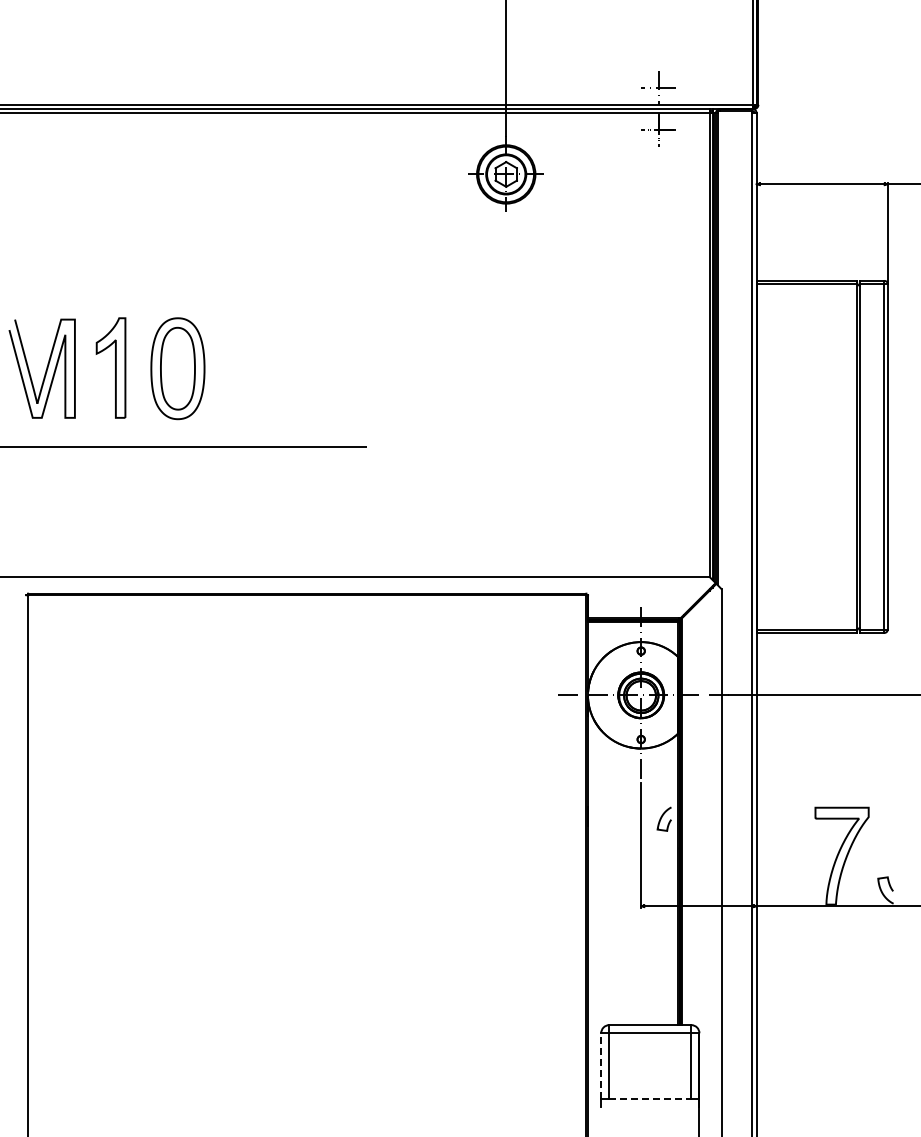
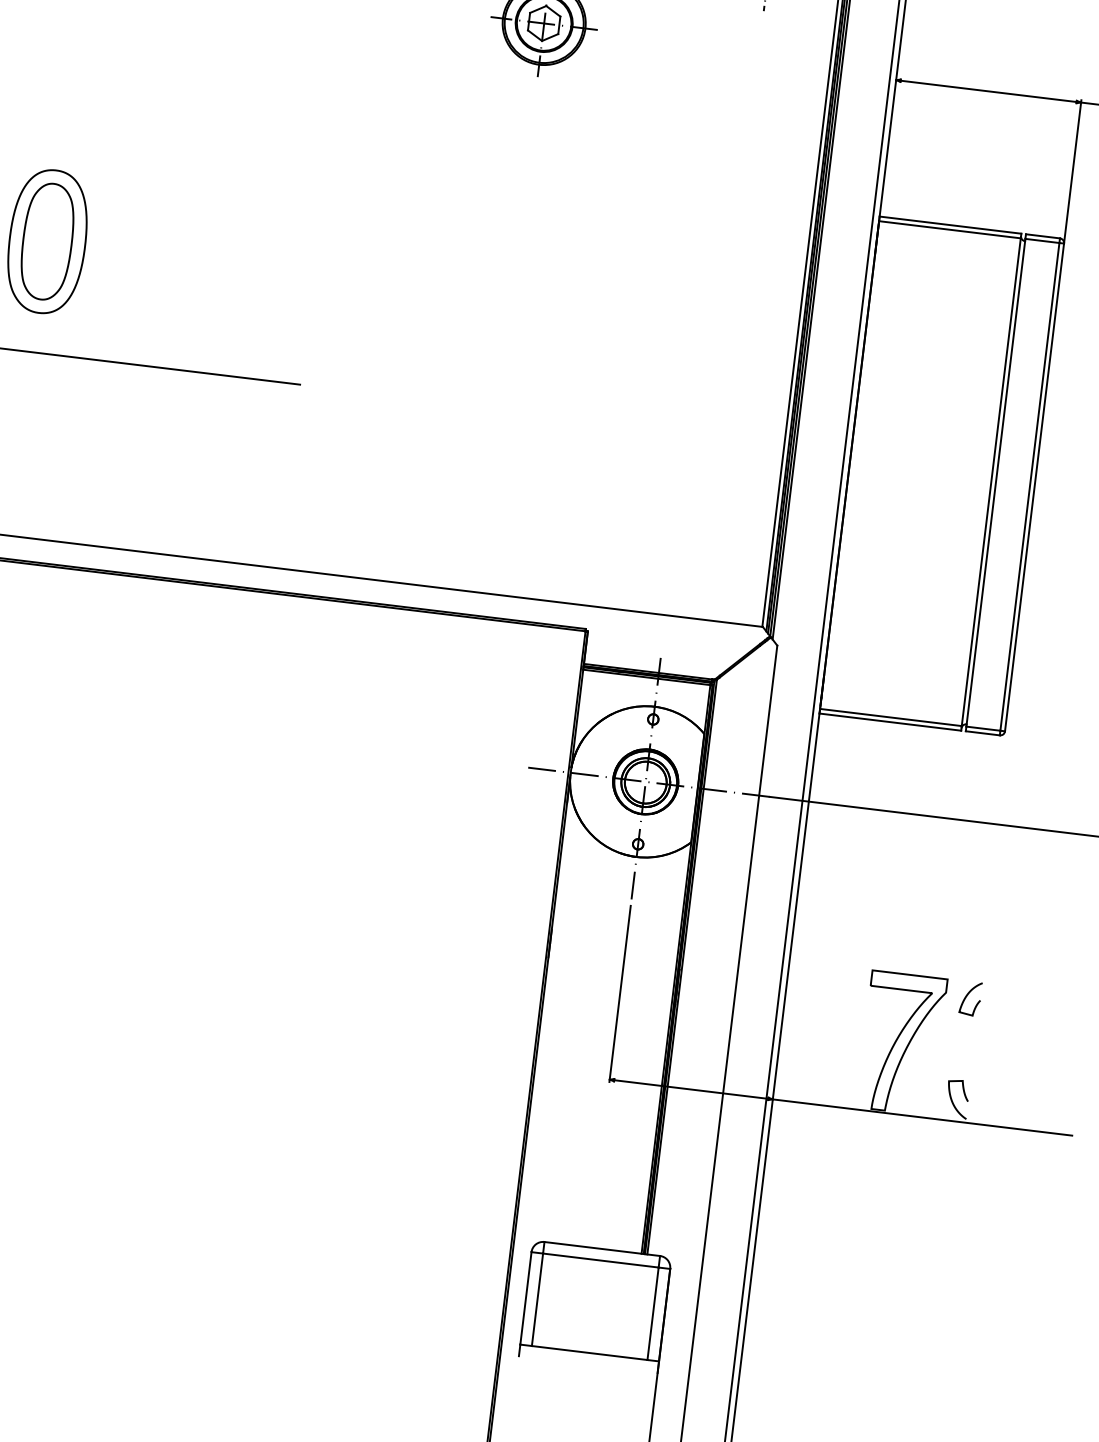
curve: (662, 817) -> (968, 995), moved
line: (601, 1066) -> (526, 1299), dashed -> solid
line: (650, 1098) -> (589, 1352), dashed -> solid

